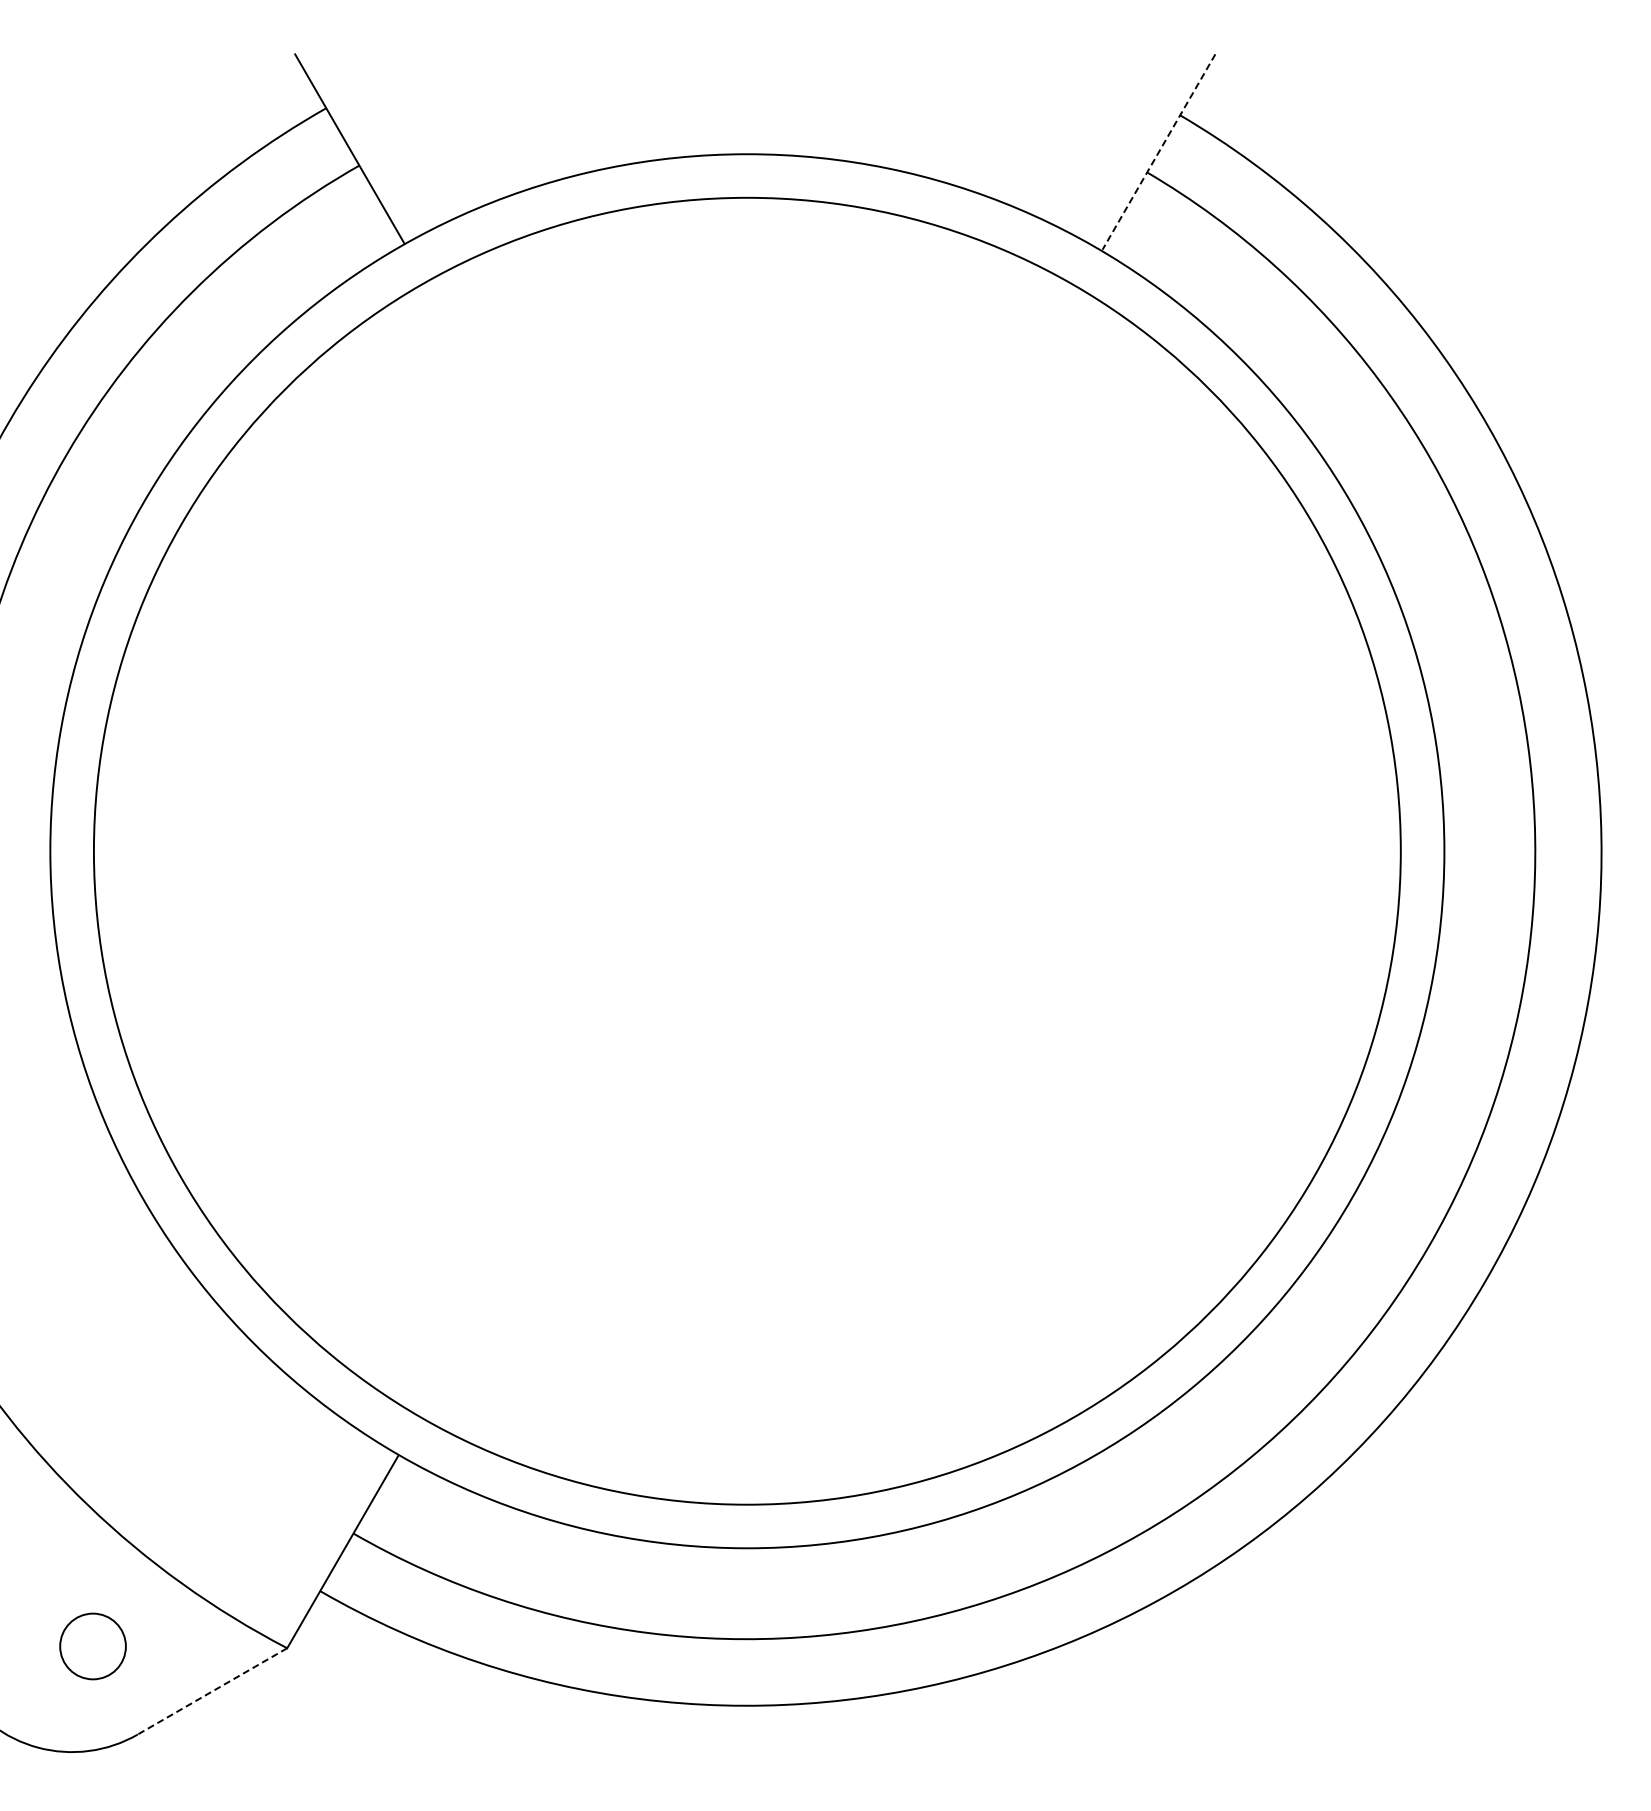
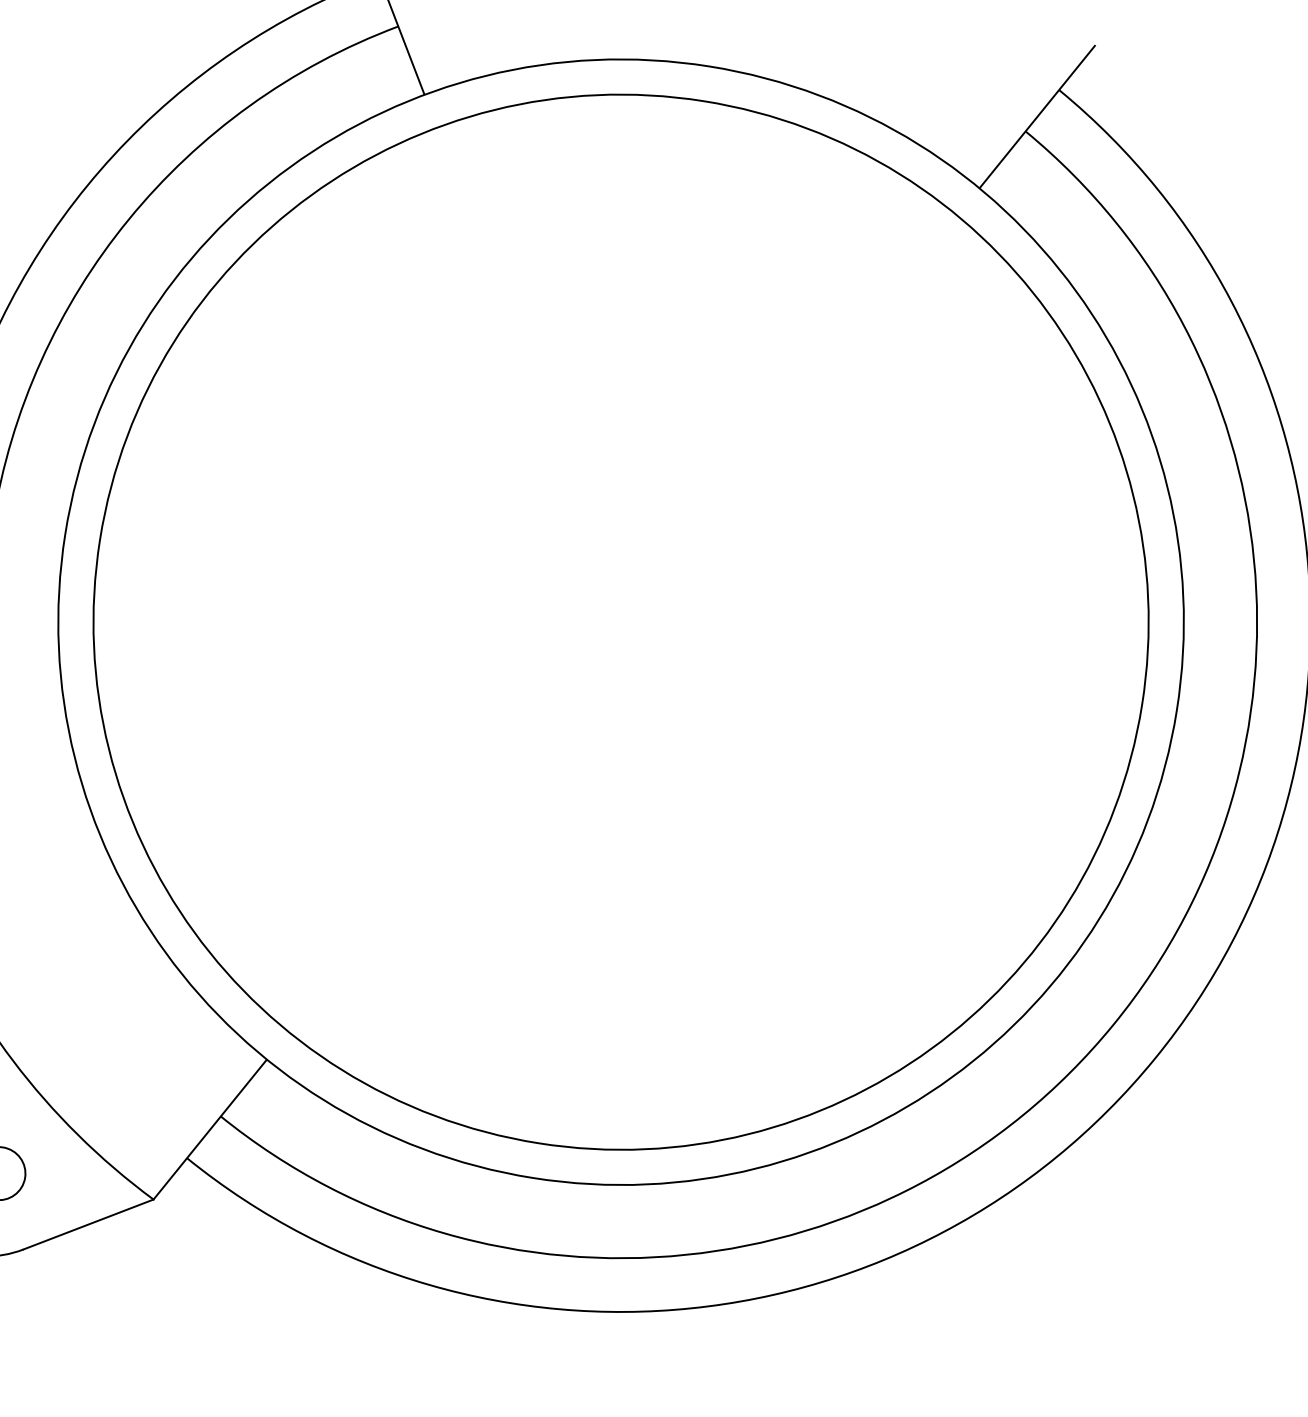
line: (1158, 152) -> (1037, 116), dashed -> solid
line: (212, 1691) -> (88, 1224), dashed -> solid

